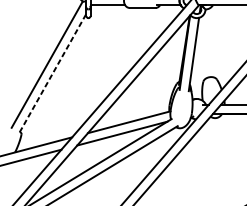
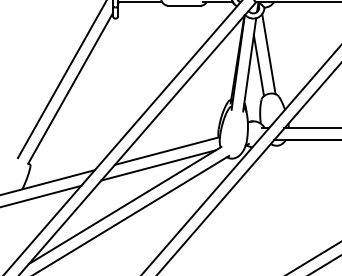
line: (208, 46) -> (268, 54), added
line: (200, 55) -> (258, 65), added
line: (52, 73) -> (70, 88), dashed -> solid

